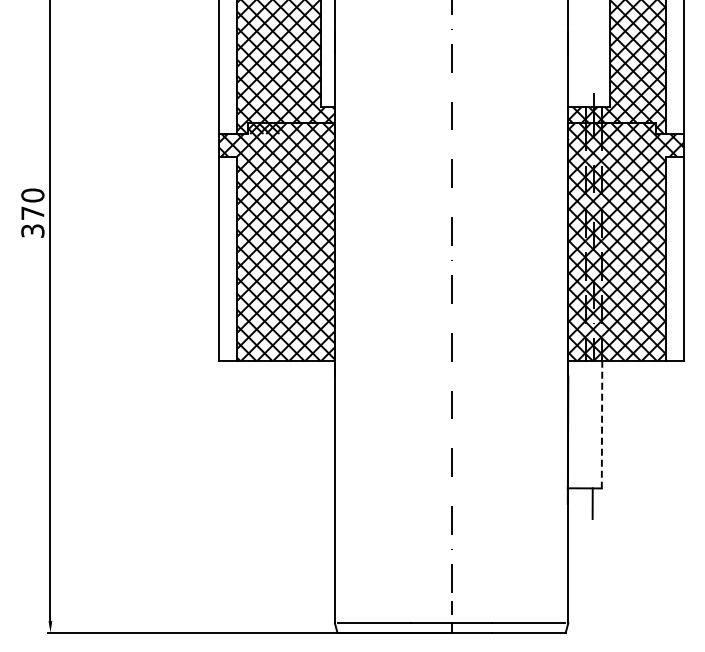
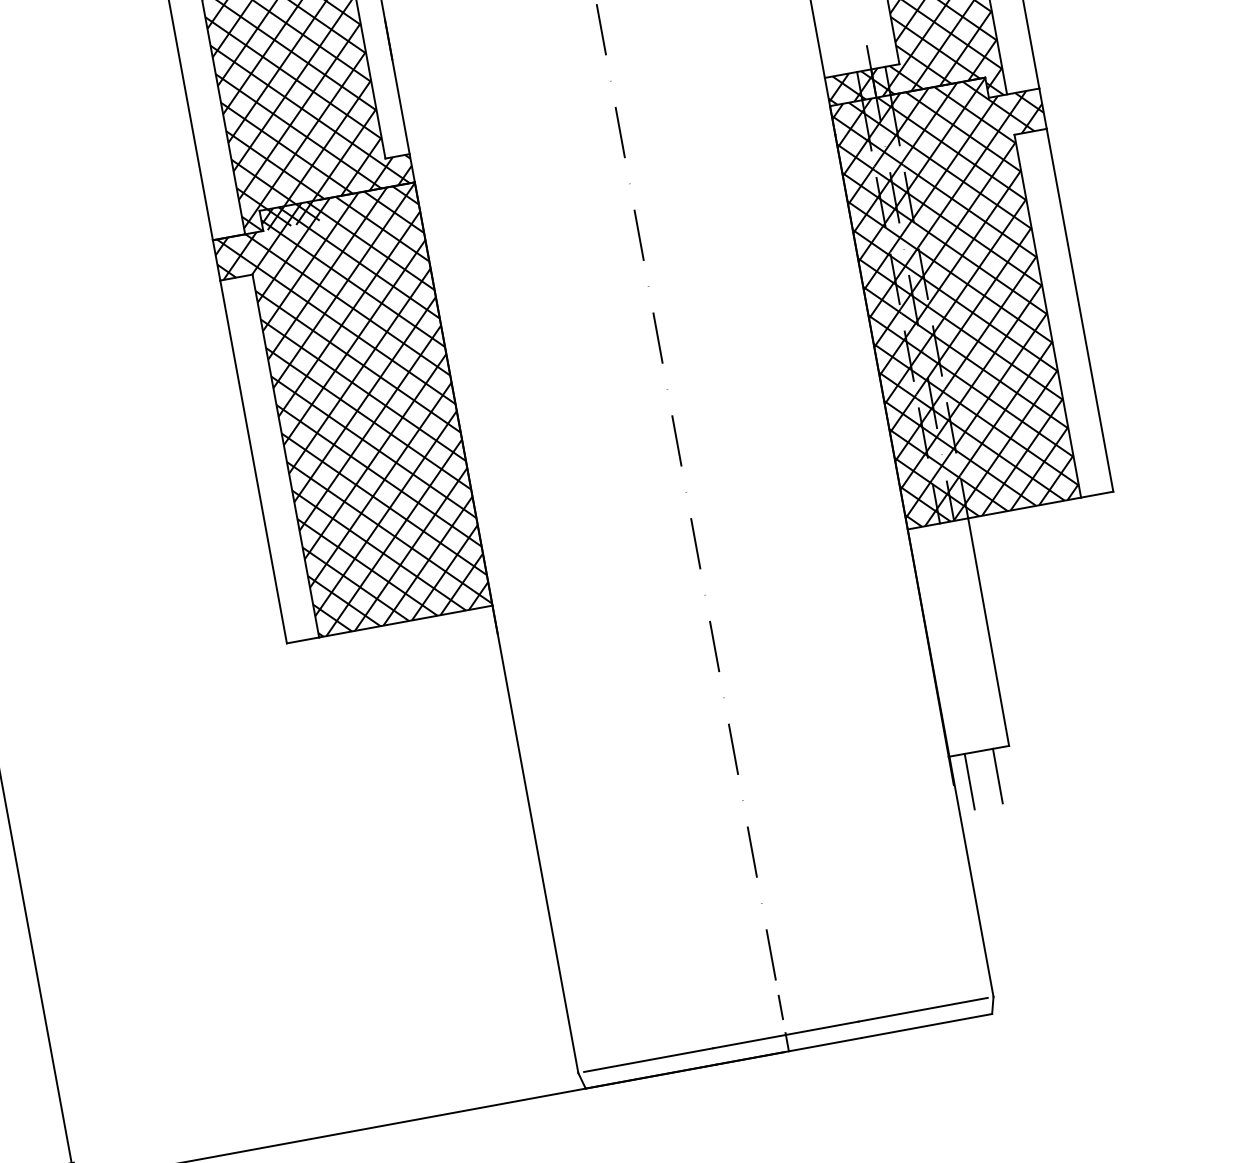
line: (602, 424) -> (989, 631), dashed -> solid
line: (576, 503) -> (969, 781), added

